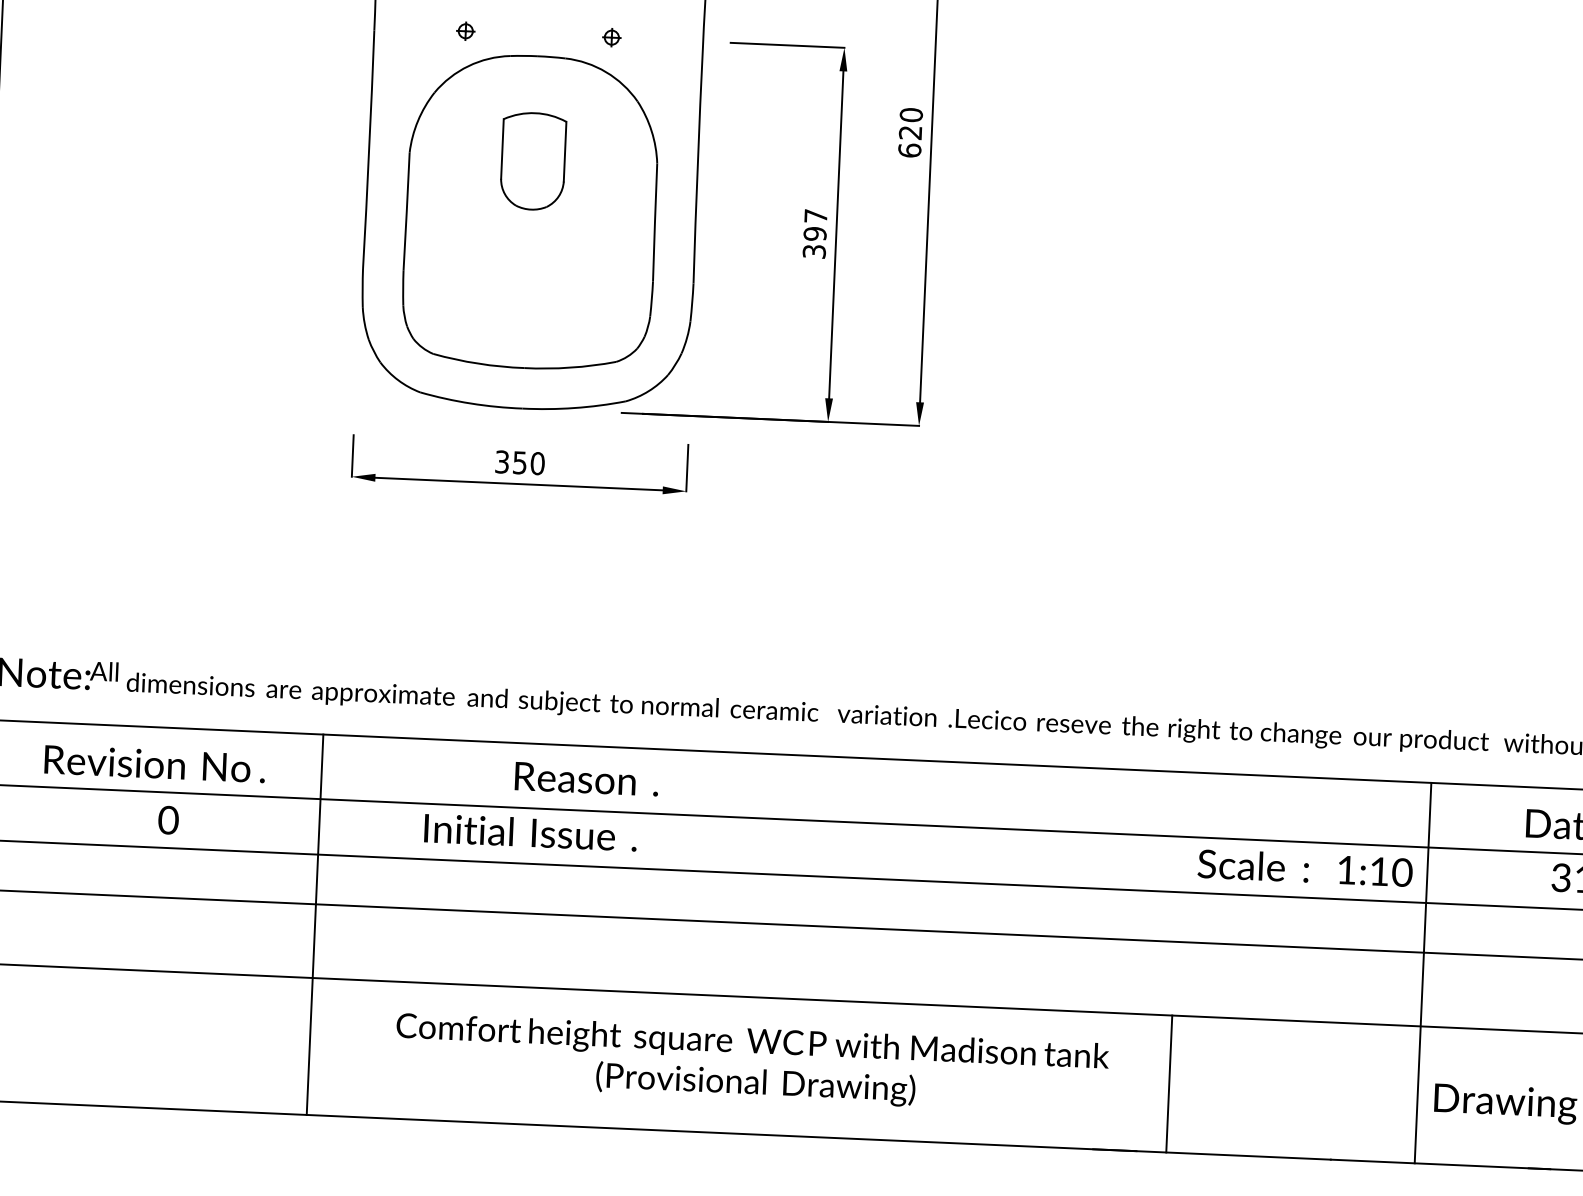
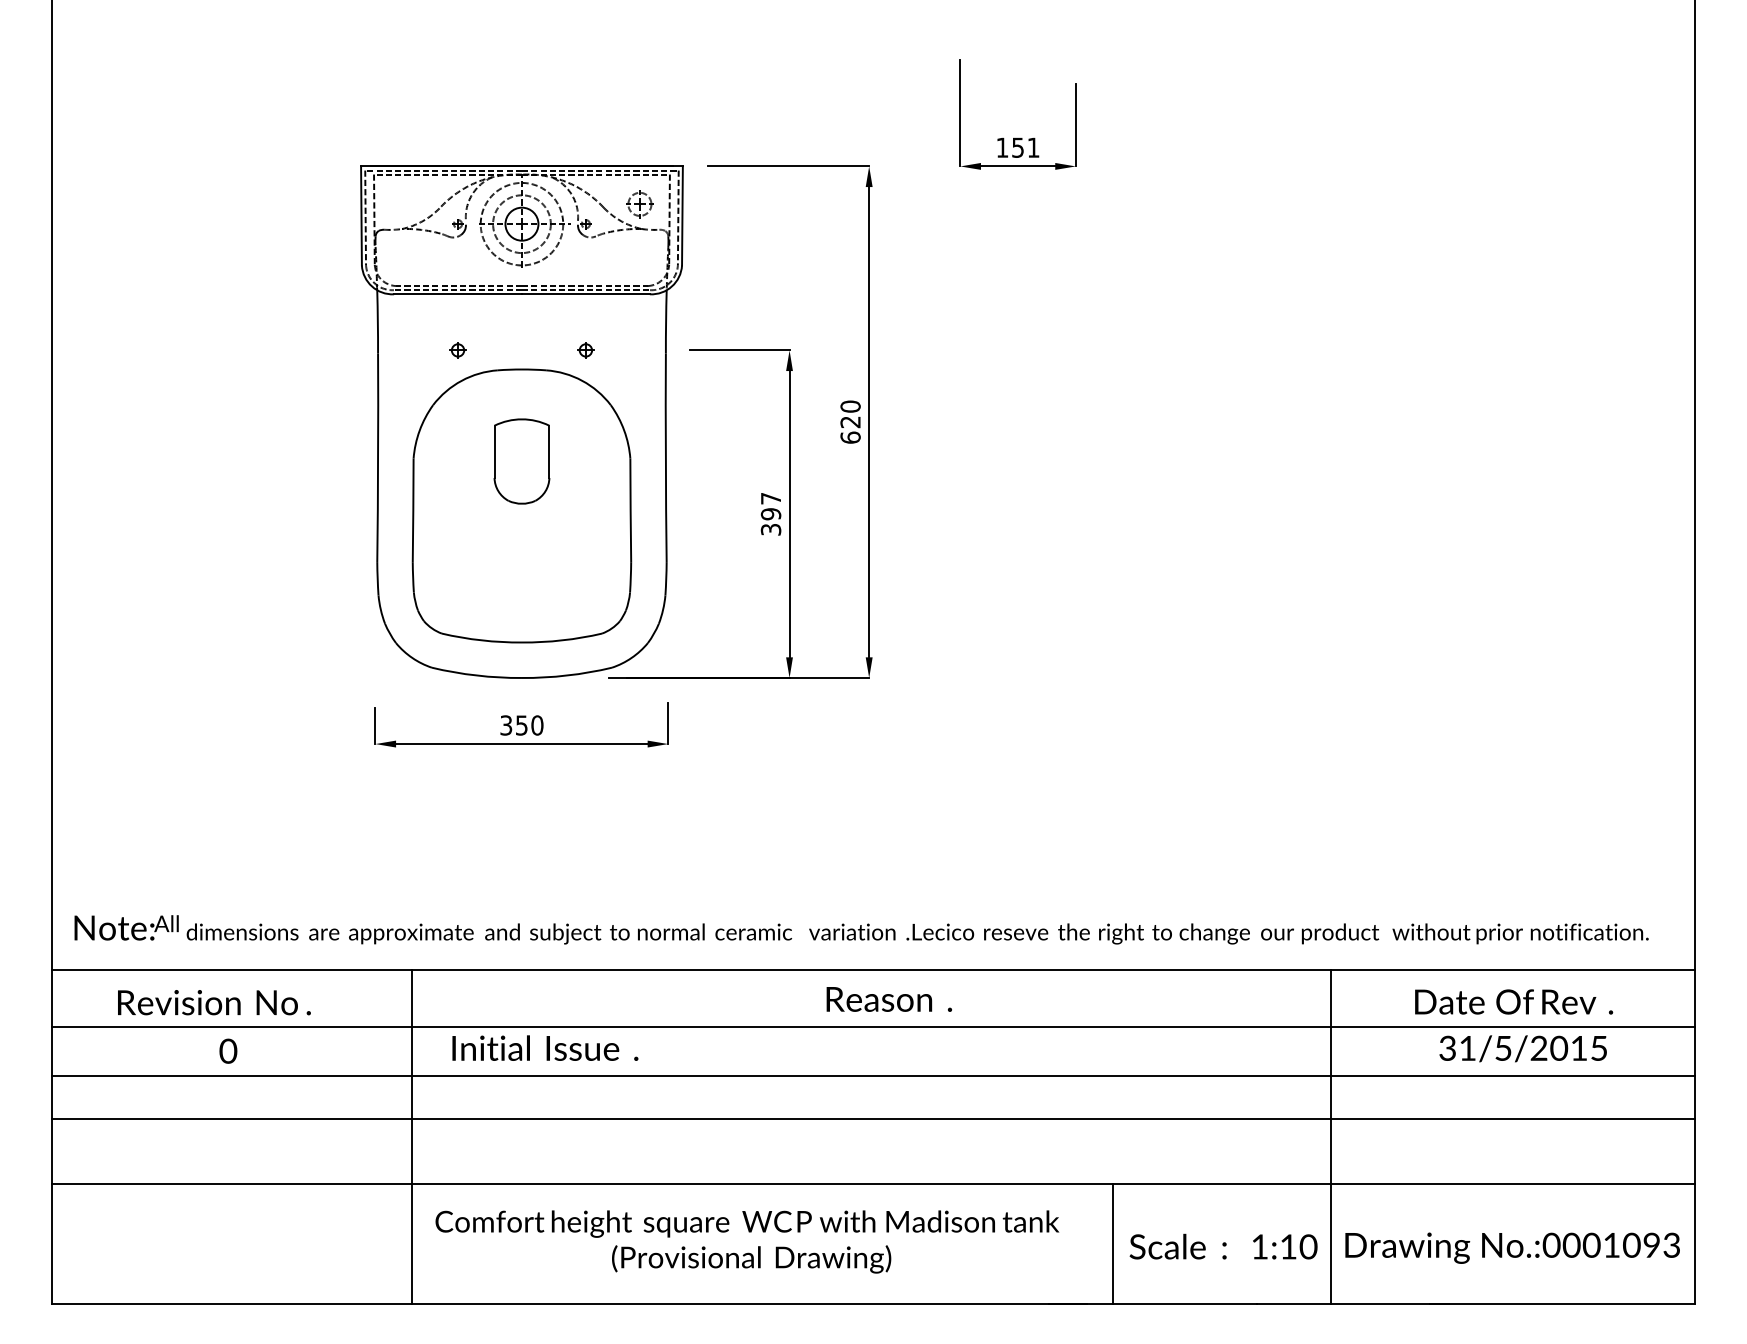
text: (585, 779) -> (888, 999), moved
text: (1305, 867) -> (1223, 1246), moved
line: (315, 924) -> (412, 1136), moved

